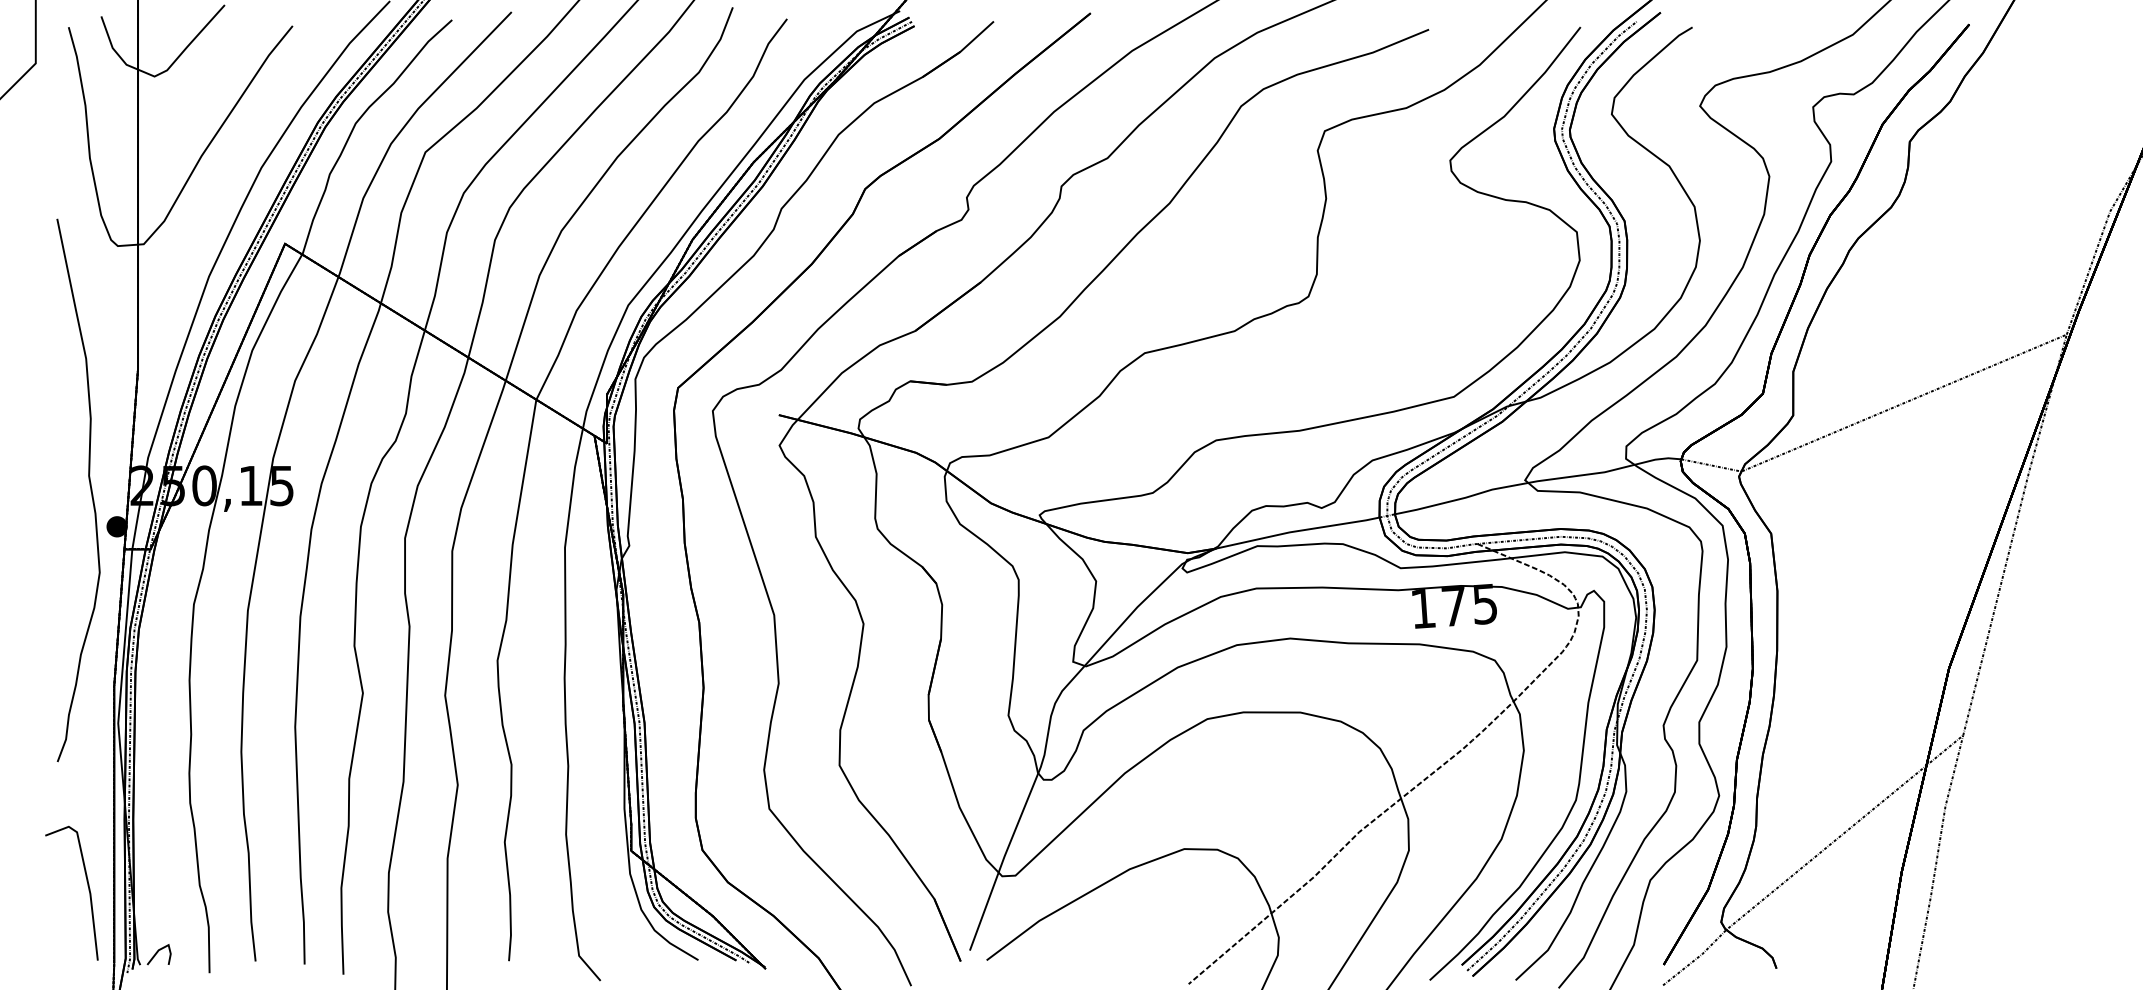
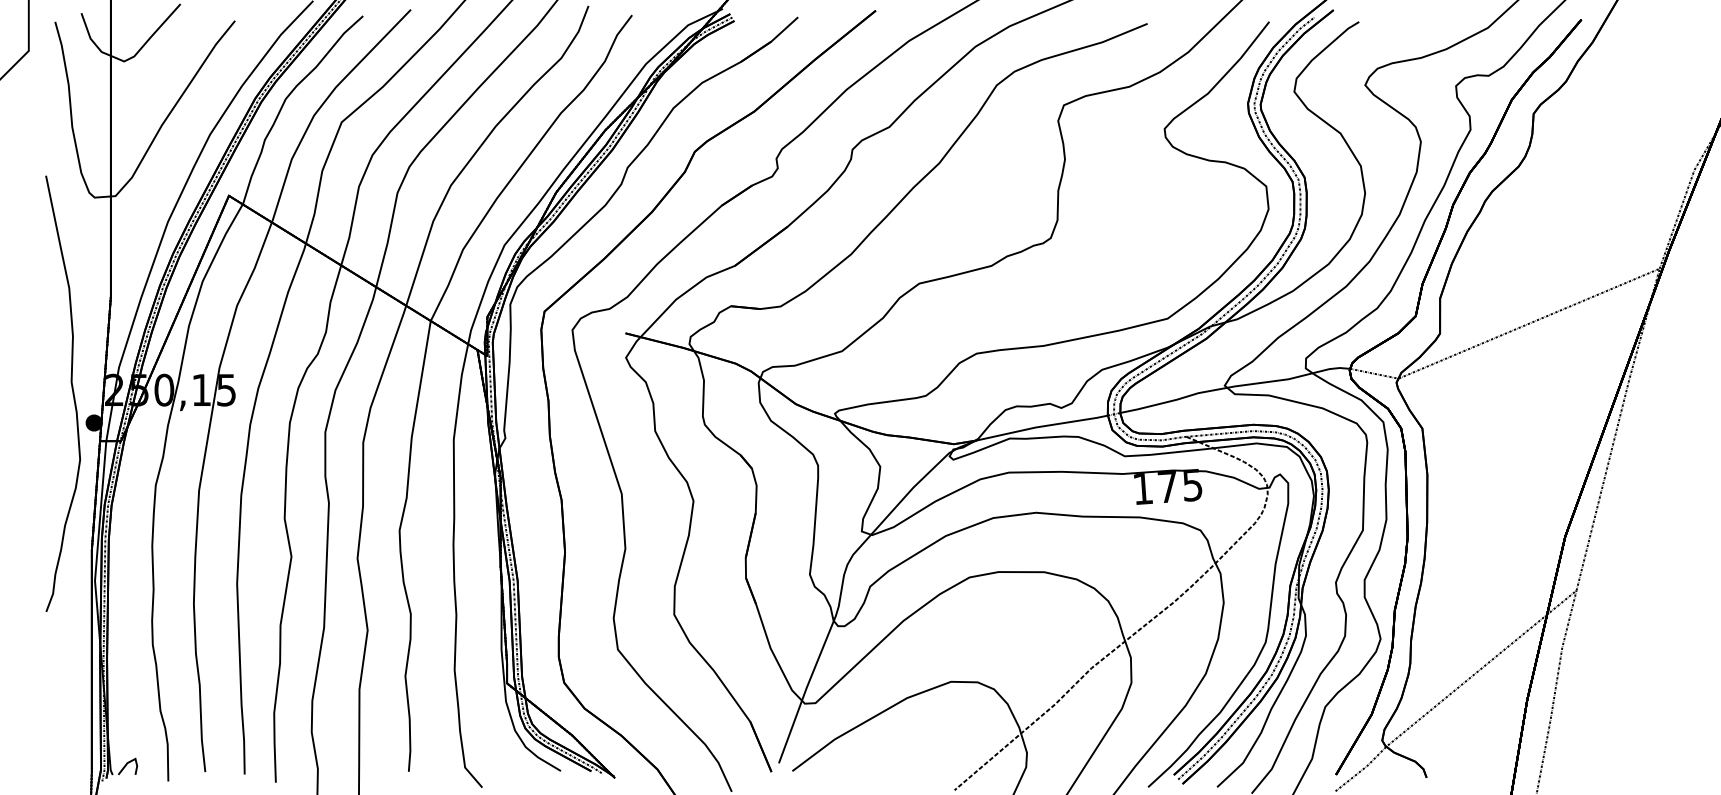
line: (87, 888) -> (70, 713), removed

